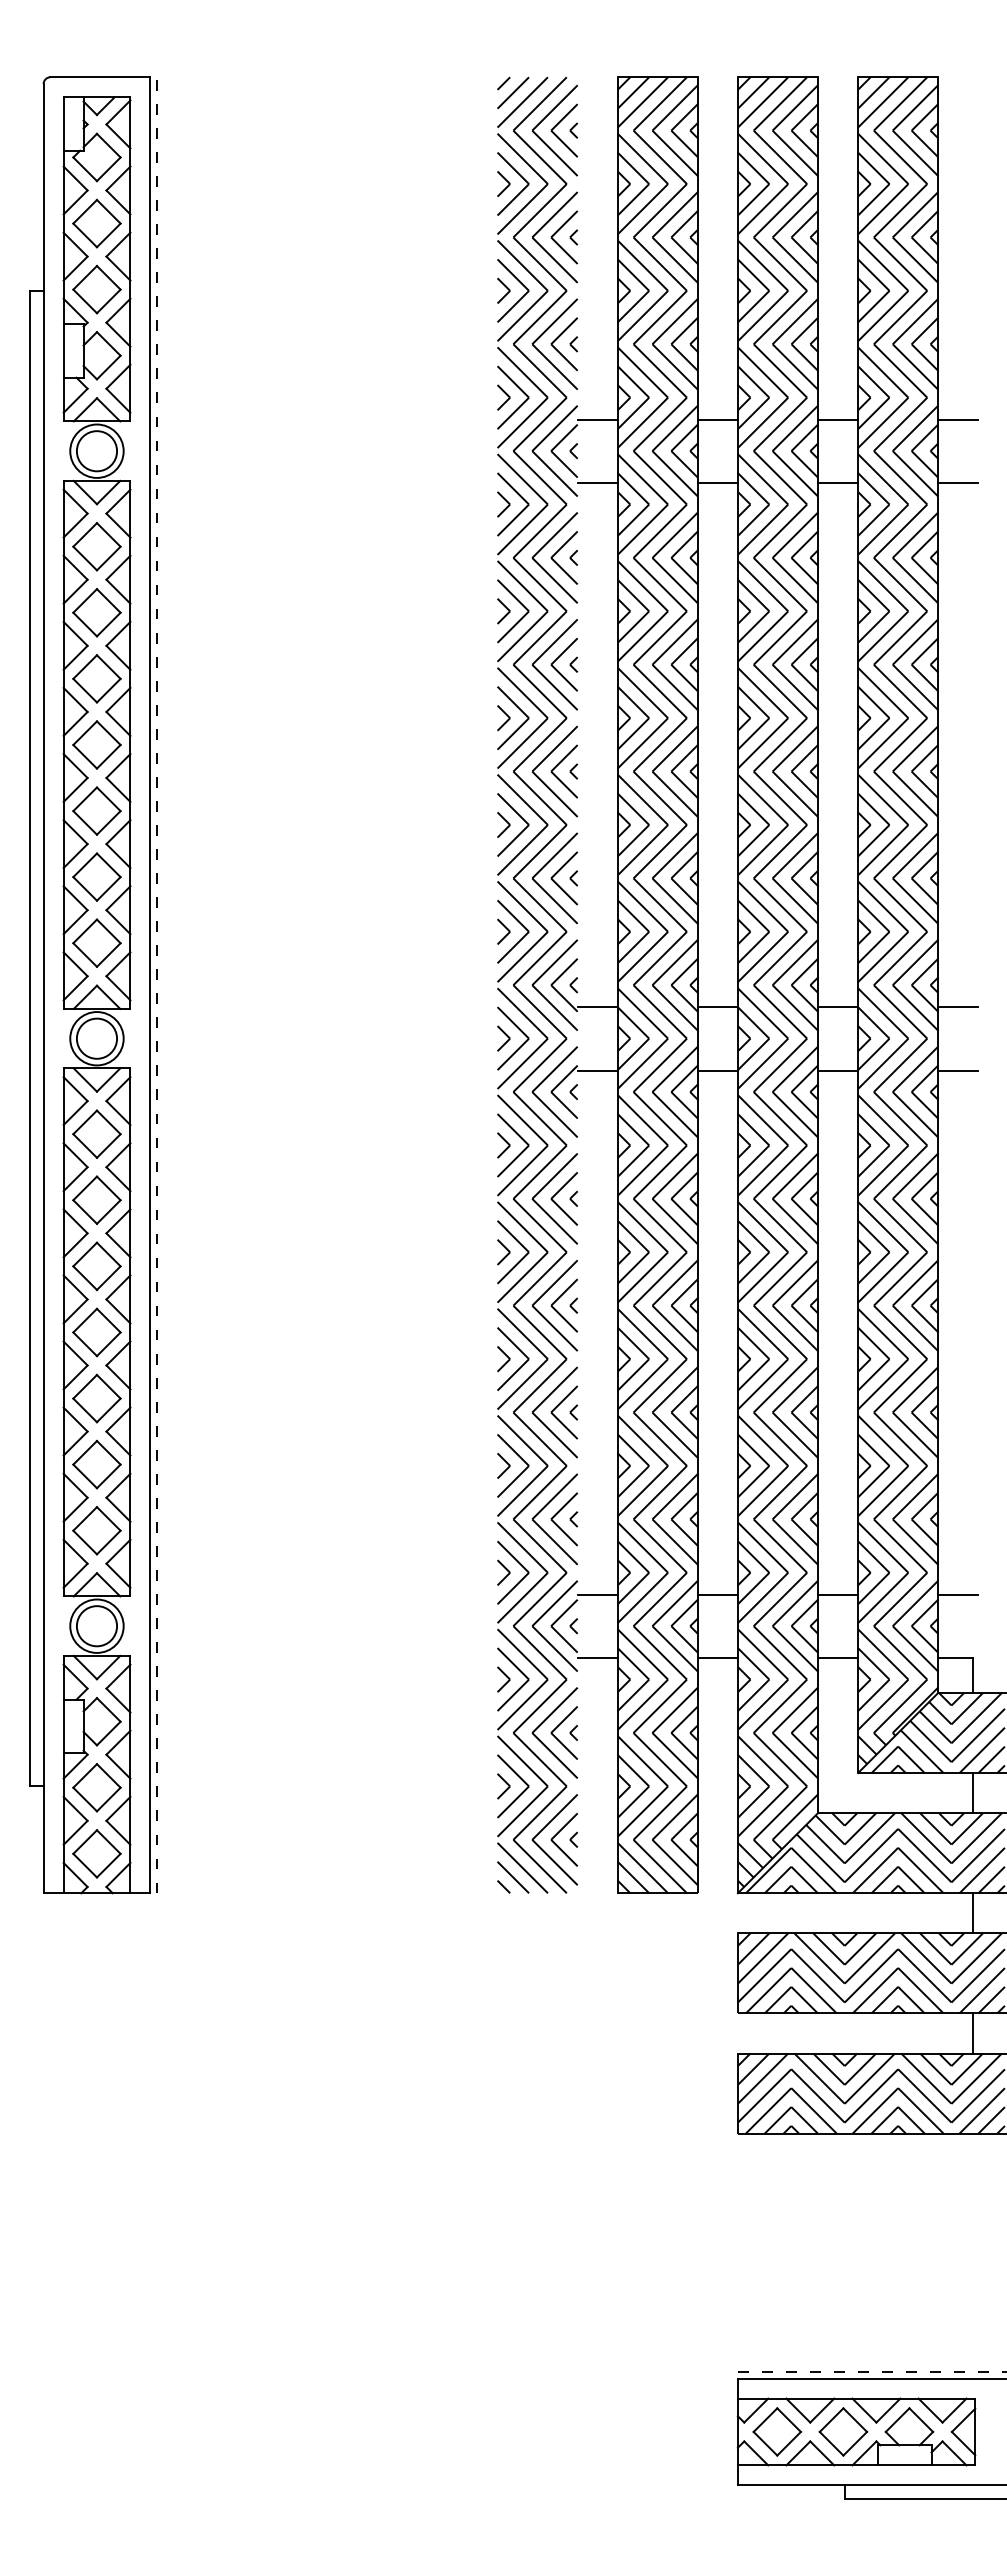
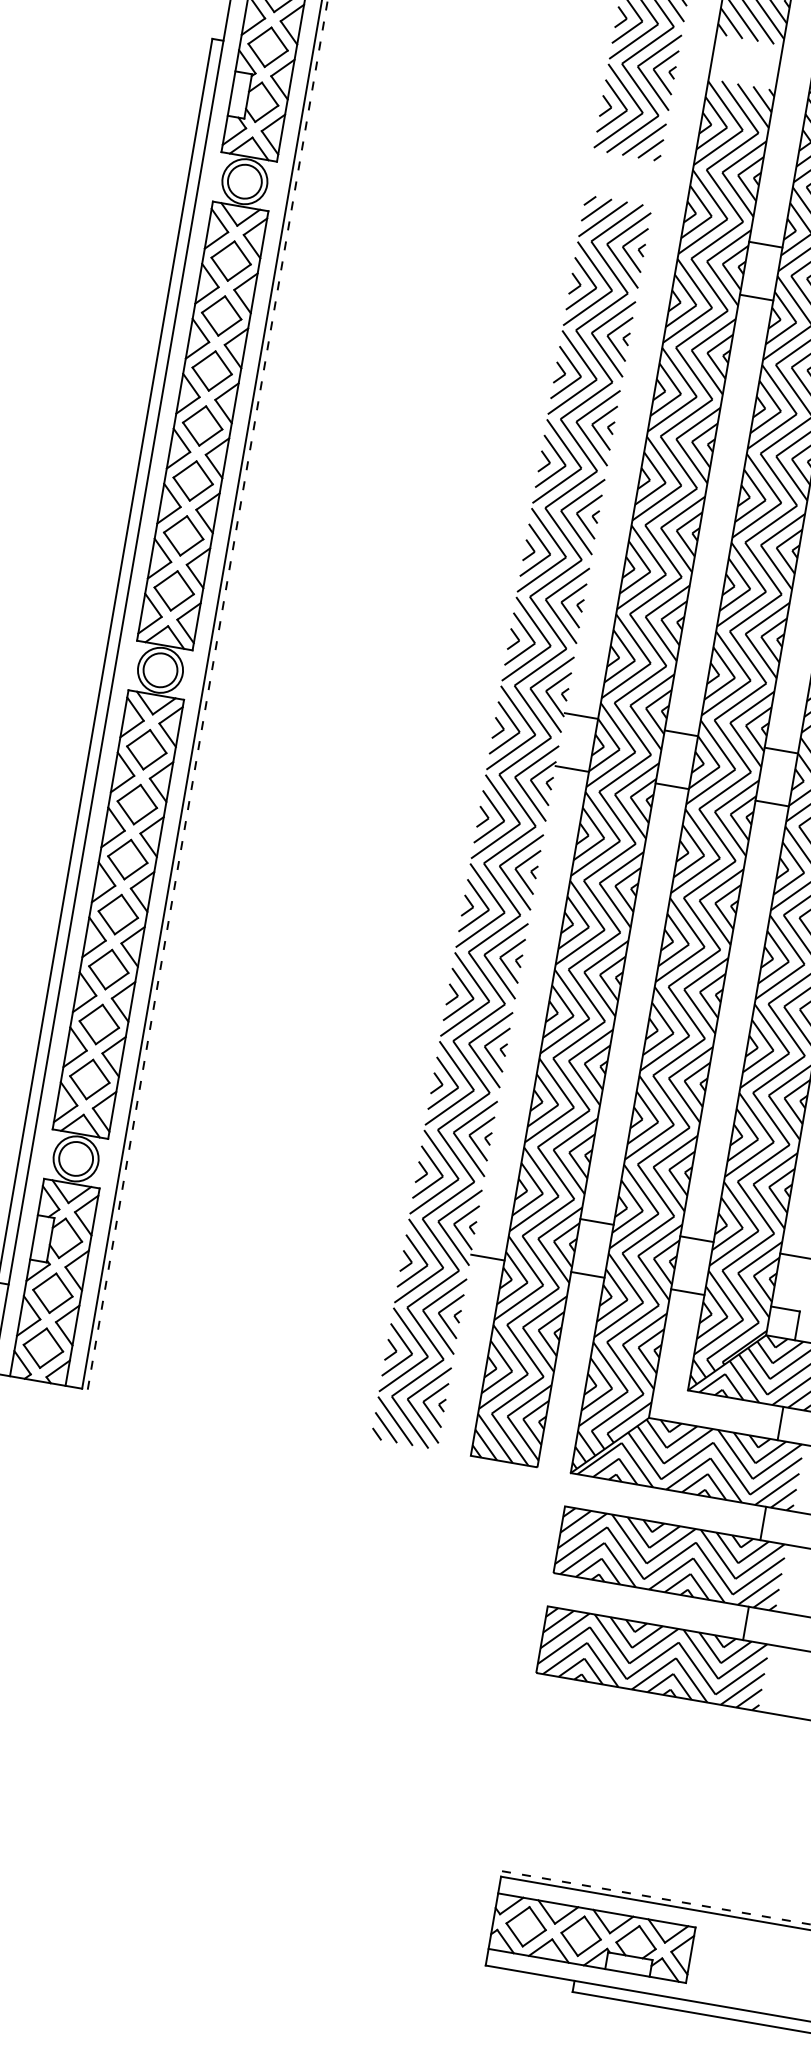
hatch: (657, 210) -> (745, 62), removed
hatch: (537, 370) -> (622, 177), removed
line: (597, 419) -> (665, 227), removed
line: (597, 483) -> (656, 280), removed
line: (597, 1594) -> (496, 1204), removed

